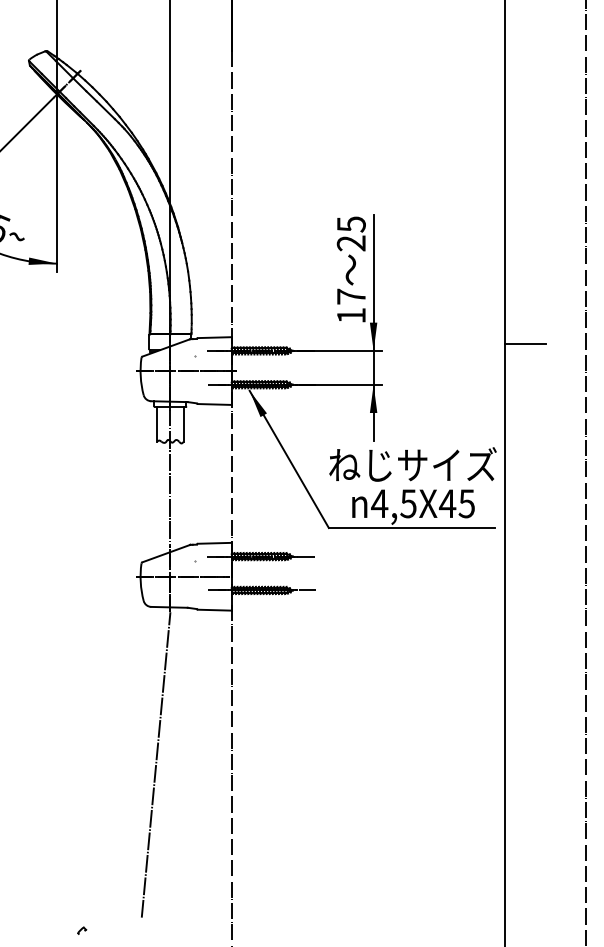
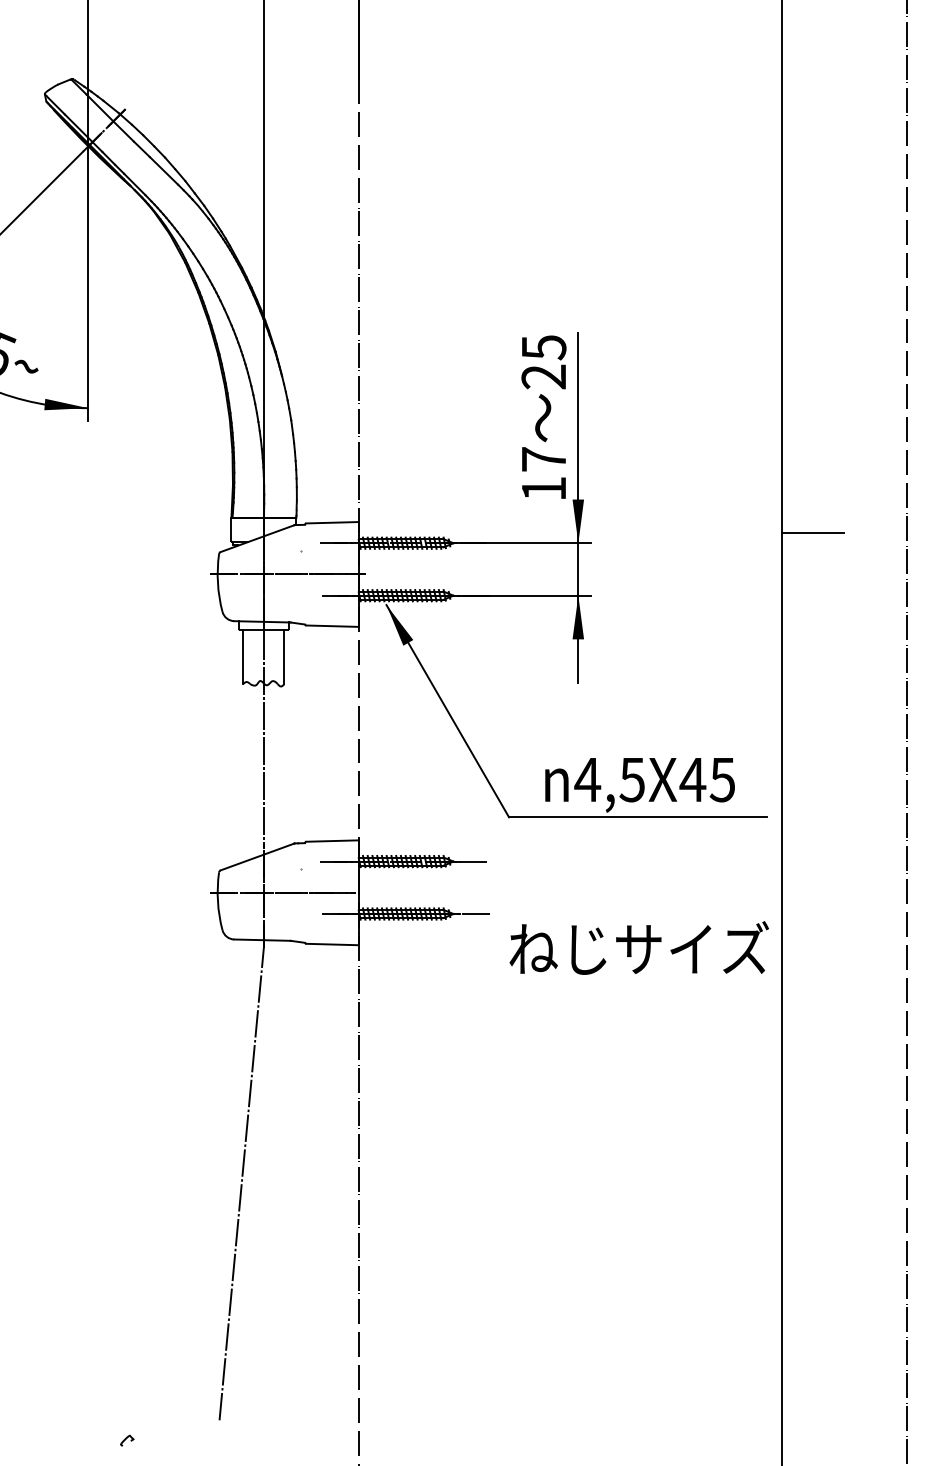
text: (412, 464) -> (638, 948), moved

